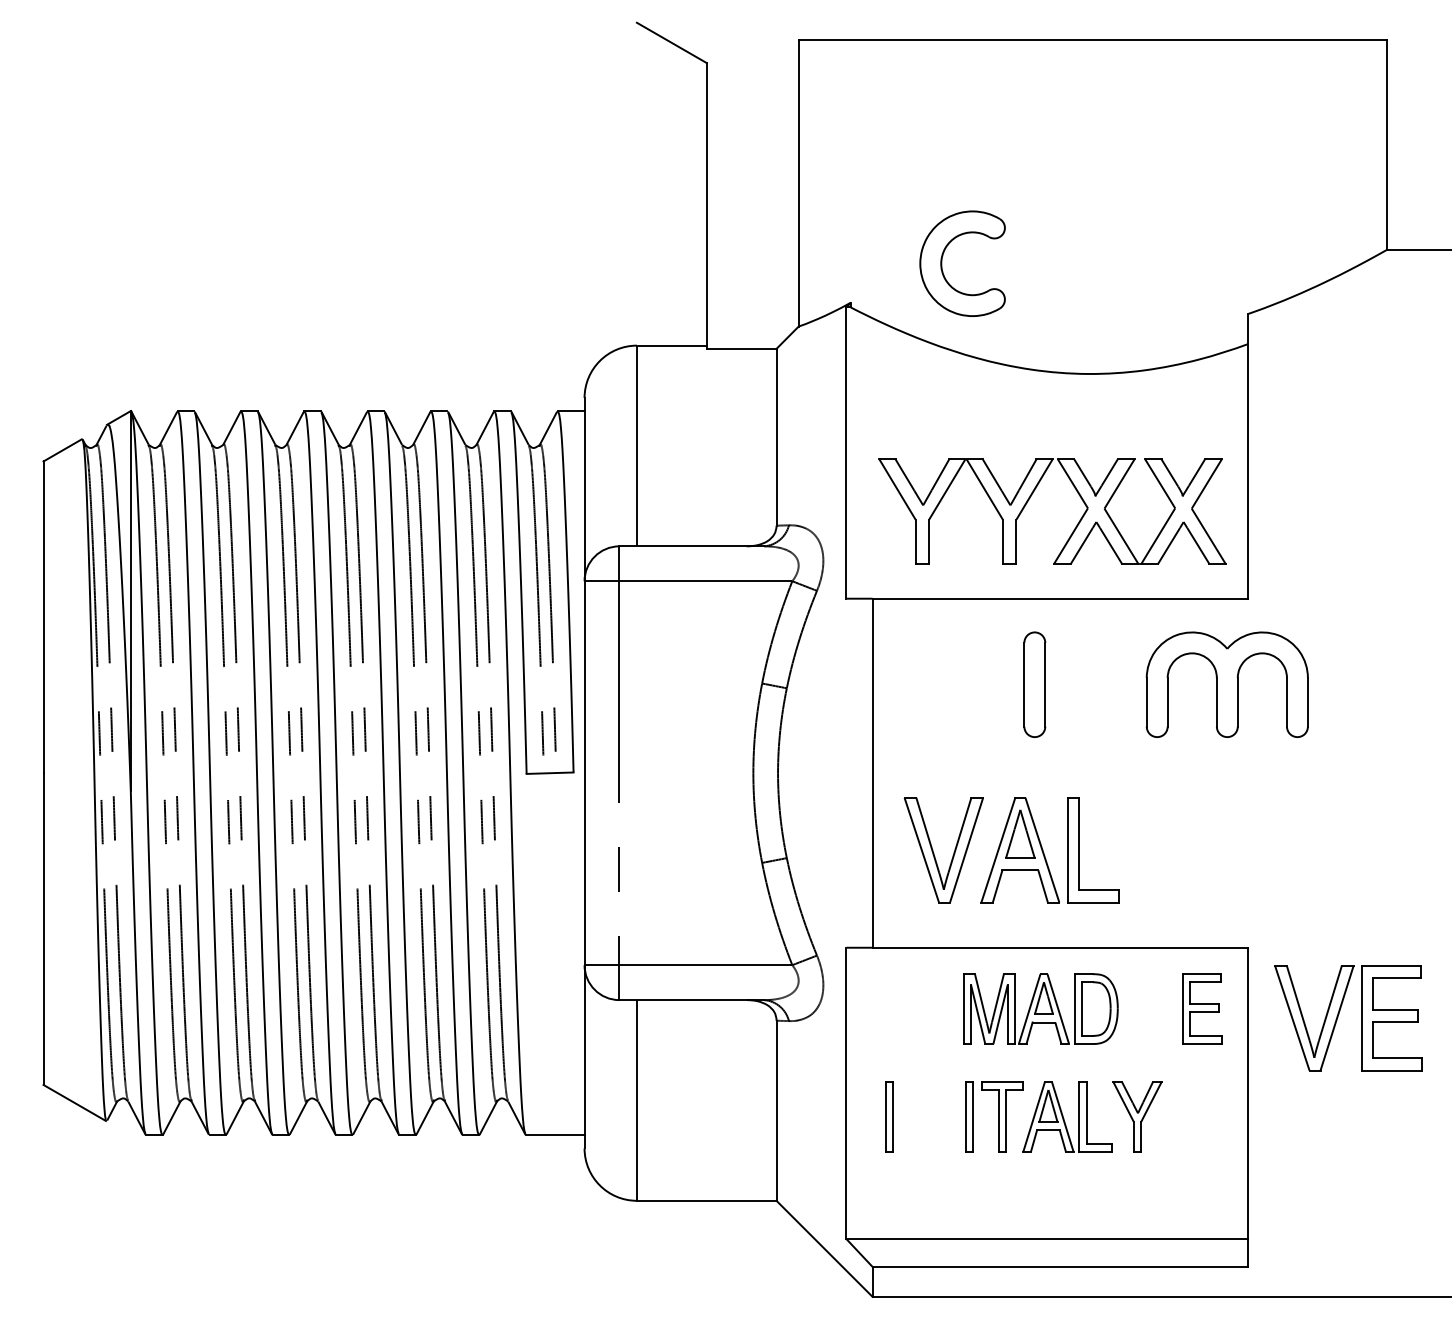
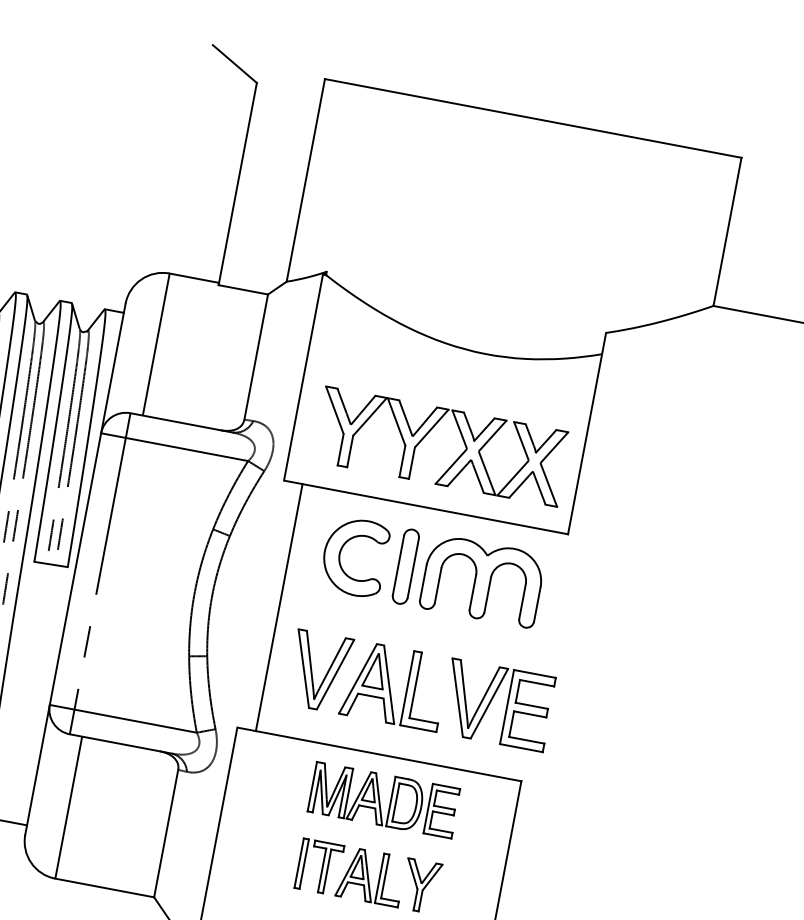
part: (942, 263) -> (340, 554), moved
part: (1226, 684) -> (482, 580), moved
part: (1202, 1008) -> (442, 810), moved
part: (1339, 1014) -> (491, 701), moved
part: (889, 1116) -> (245, 852), removed

